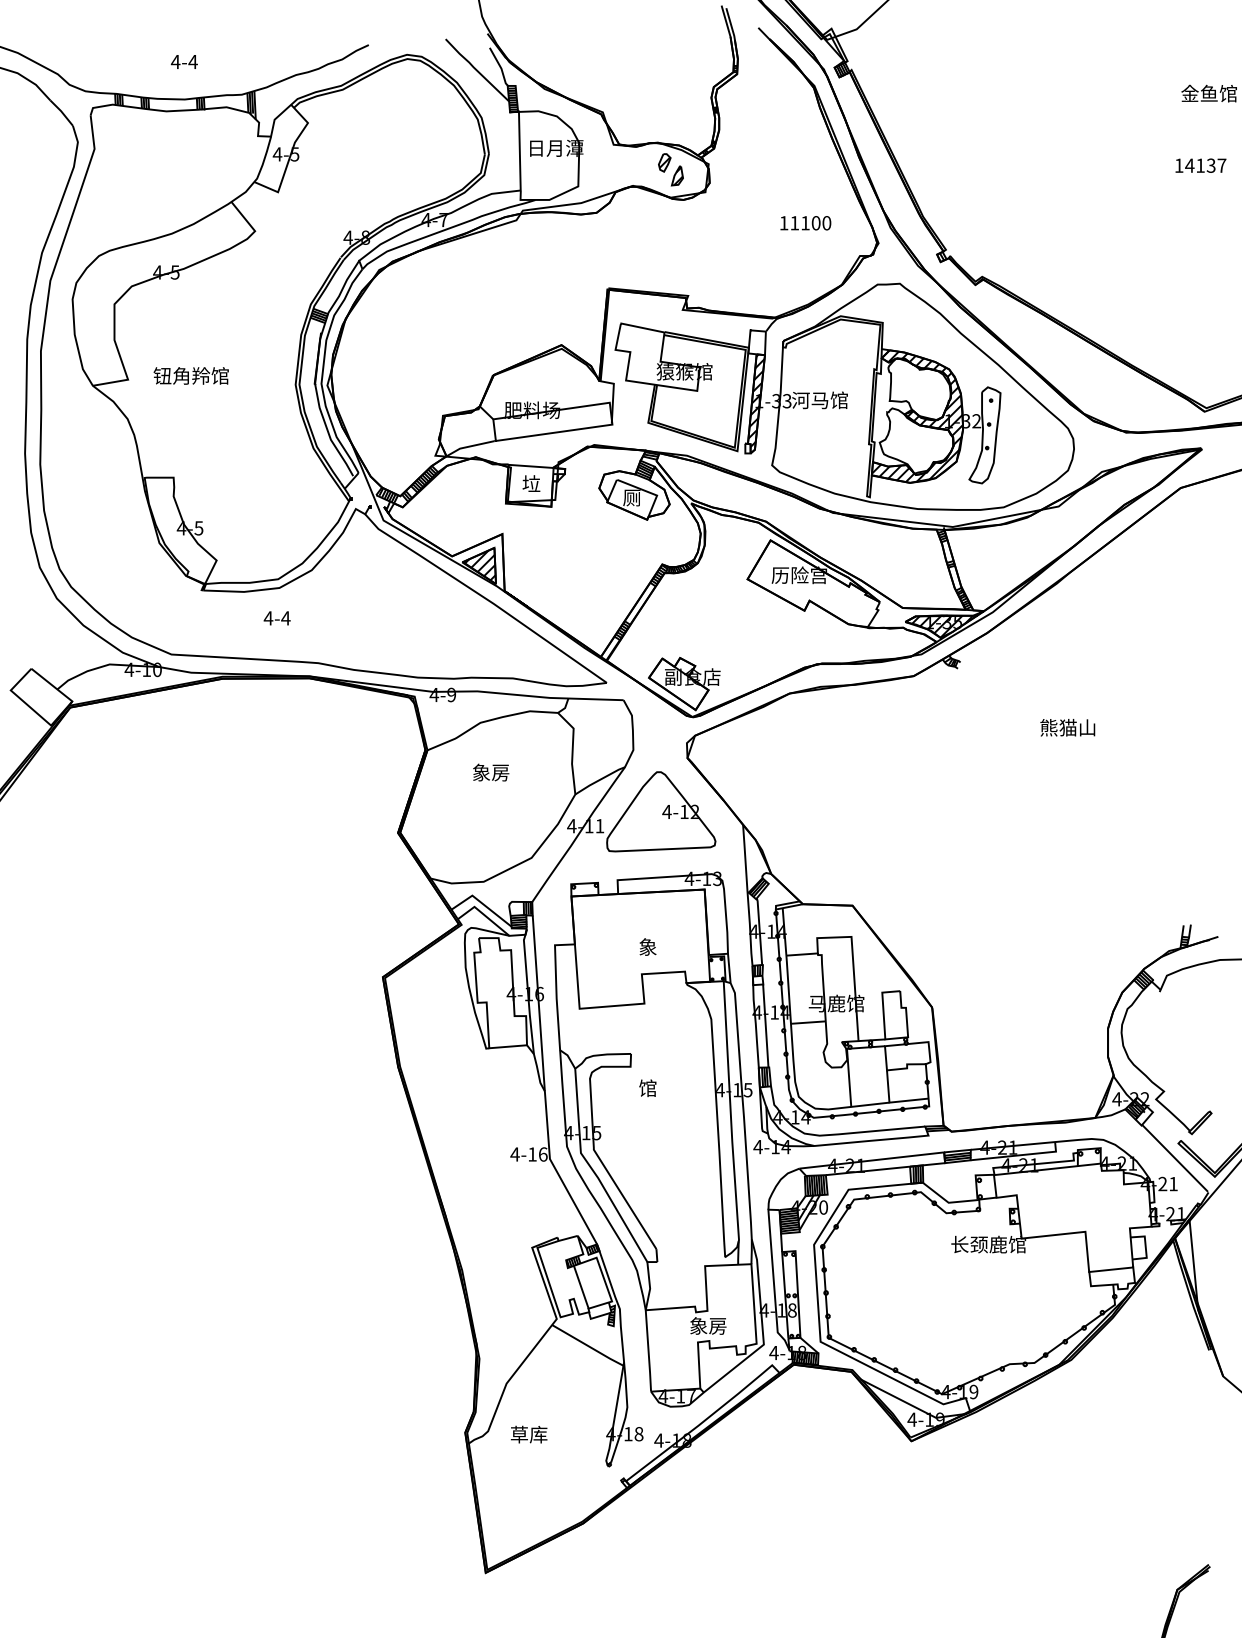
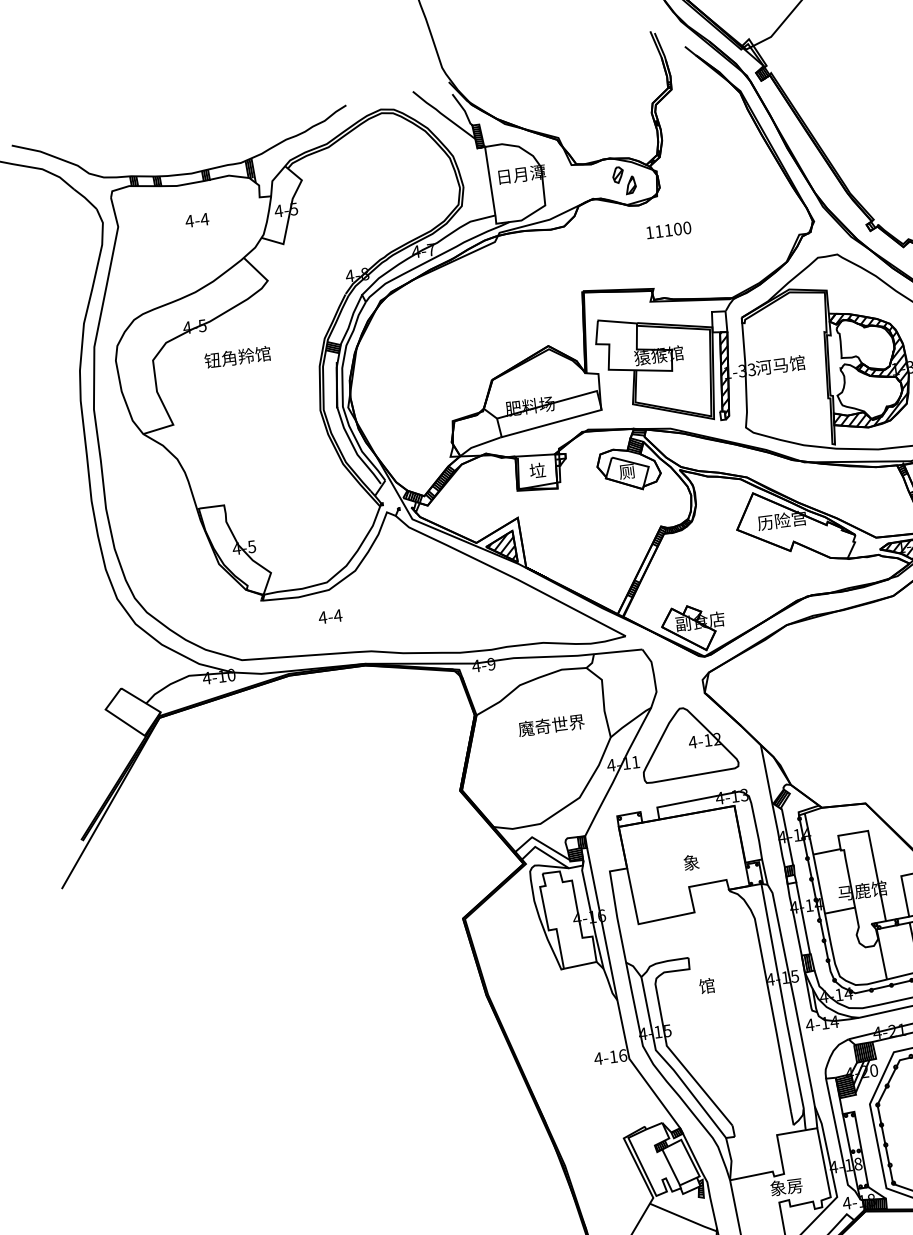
text: (183, 61) -> (196, 220), moved
text: (805, 223) -> (668, 230), moved
text: (190, 375) -> (237, 356), moved
text: (509, 772) -> (550, 725), 象房 -> 魔奇世界

